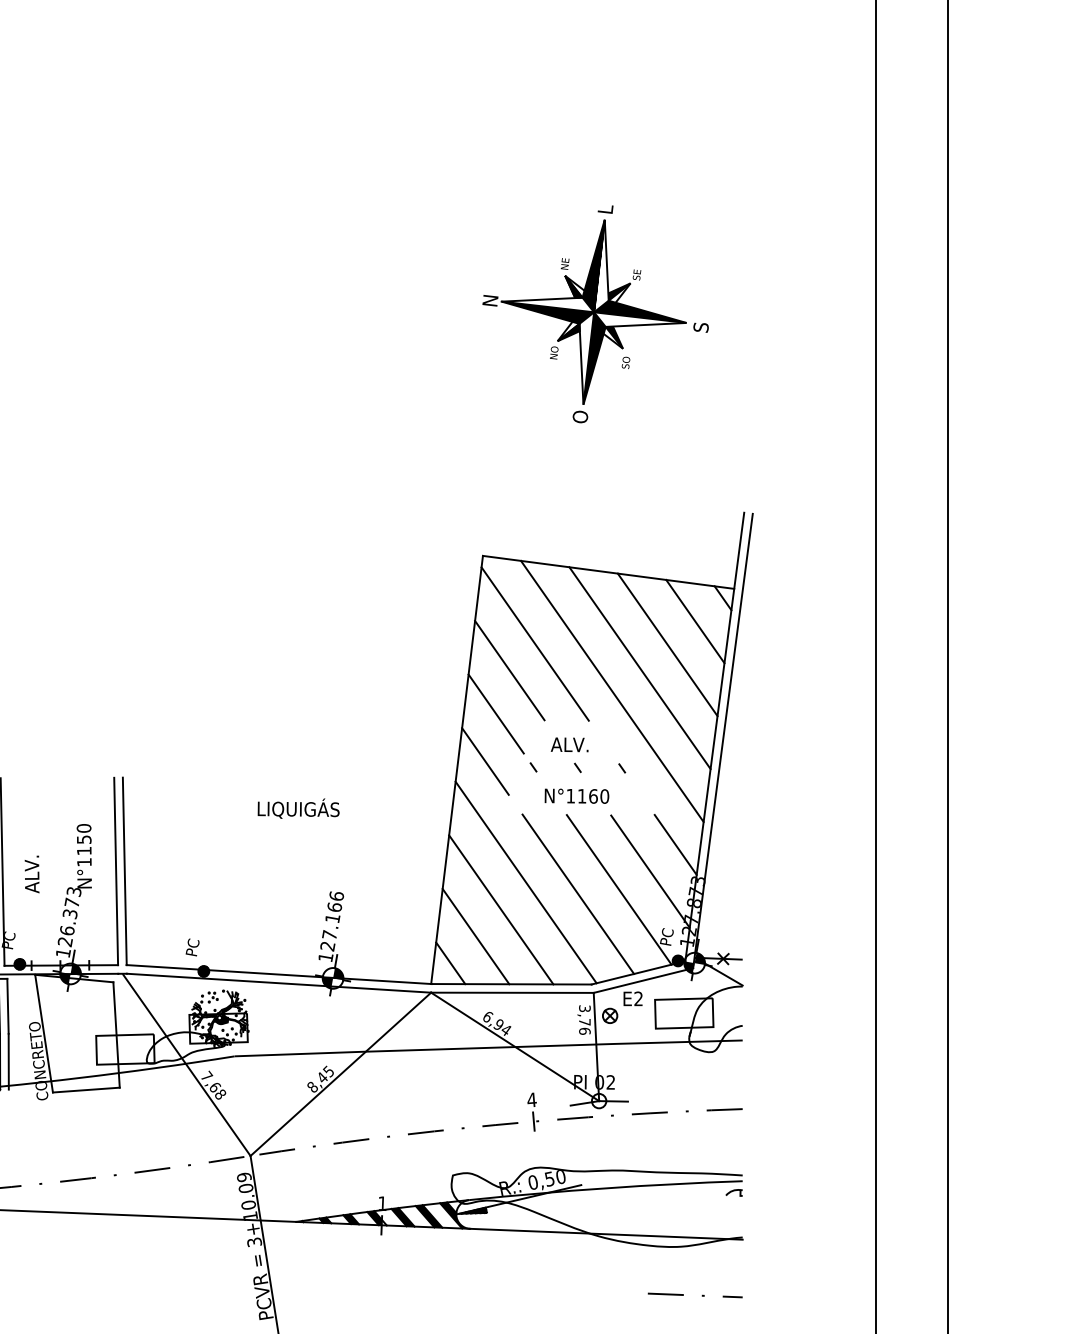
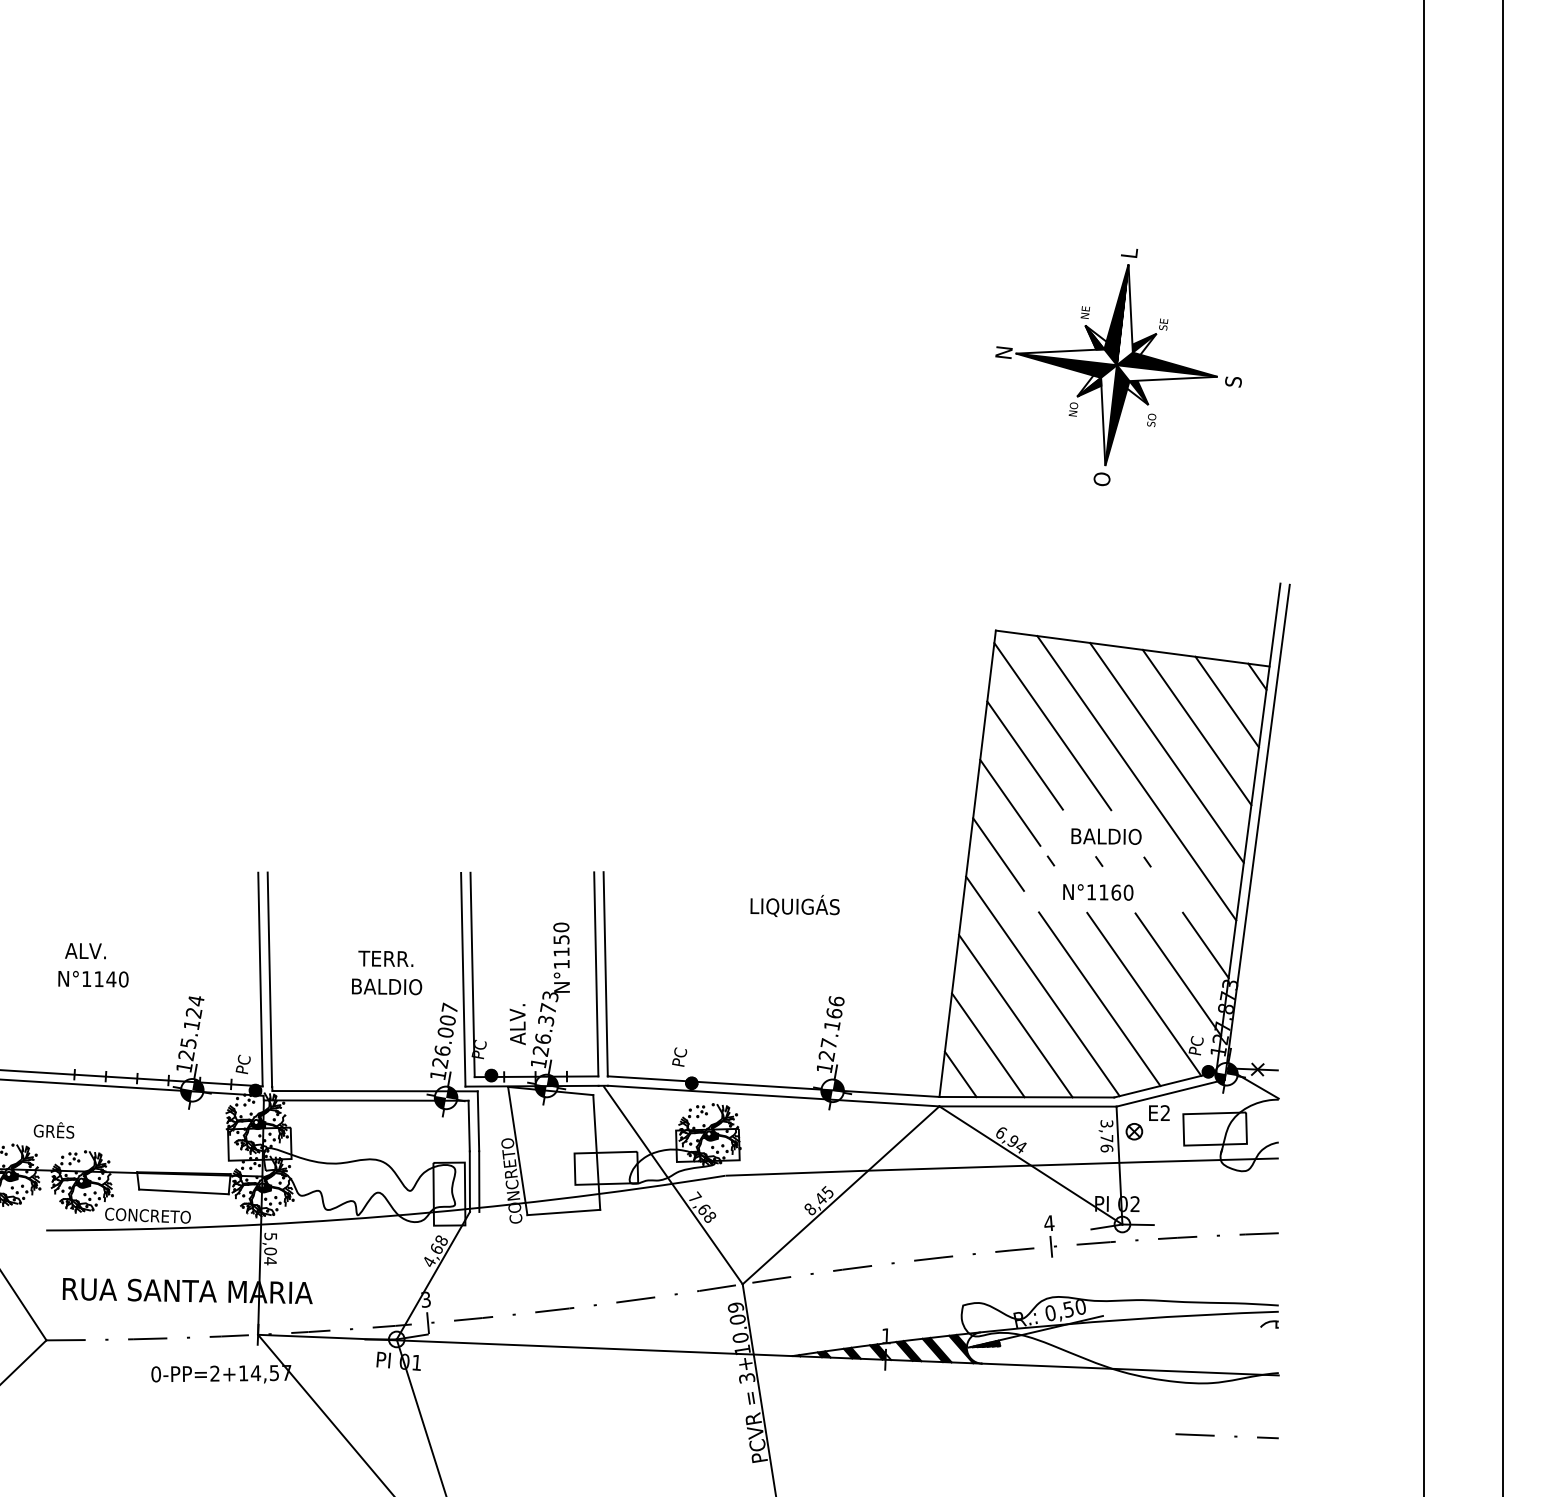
text: (583, 744) -> (1105, 836), ALV. -> BALDIO
text: (31, 874) -> (517, 1024), moved

